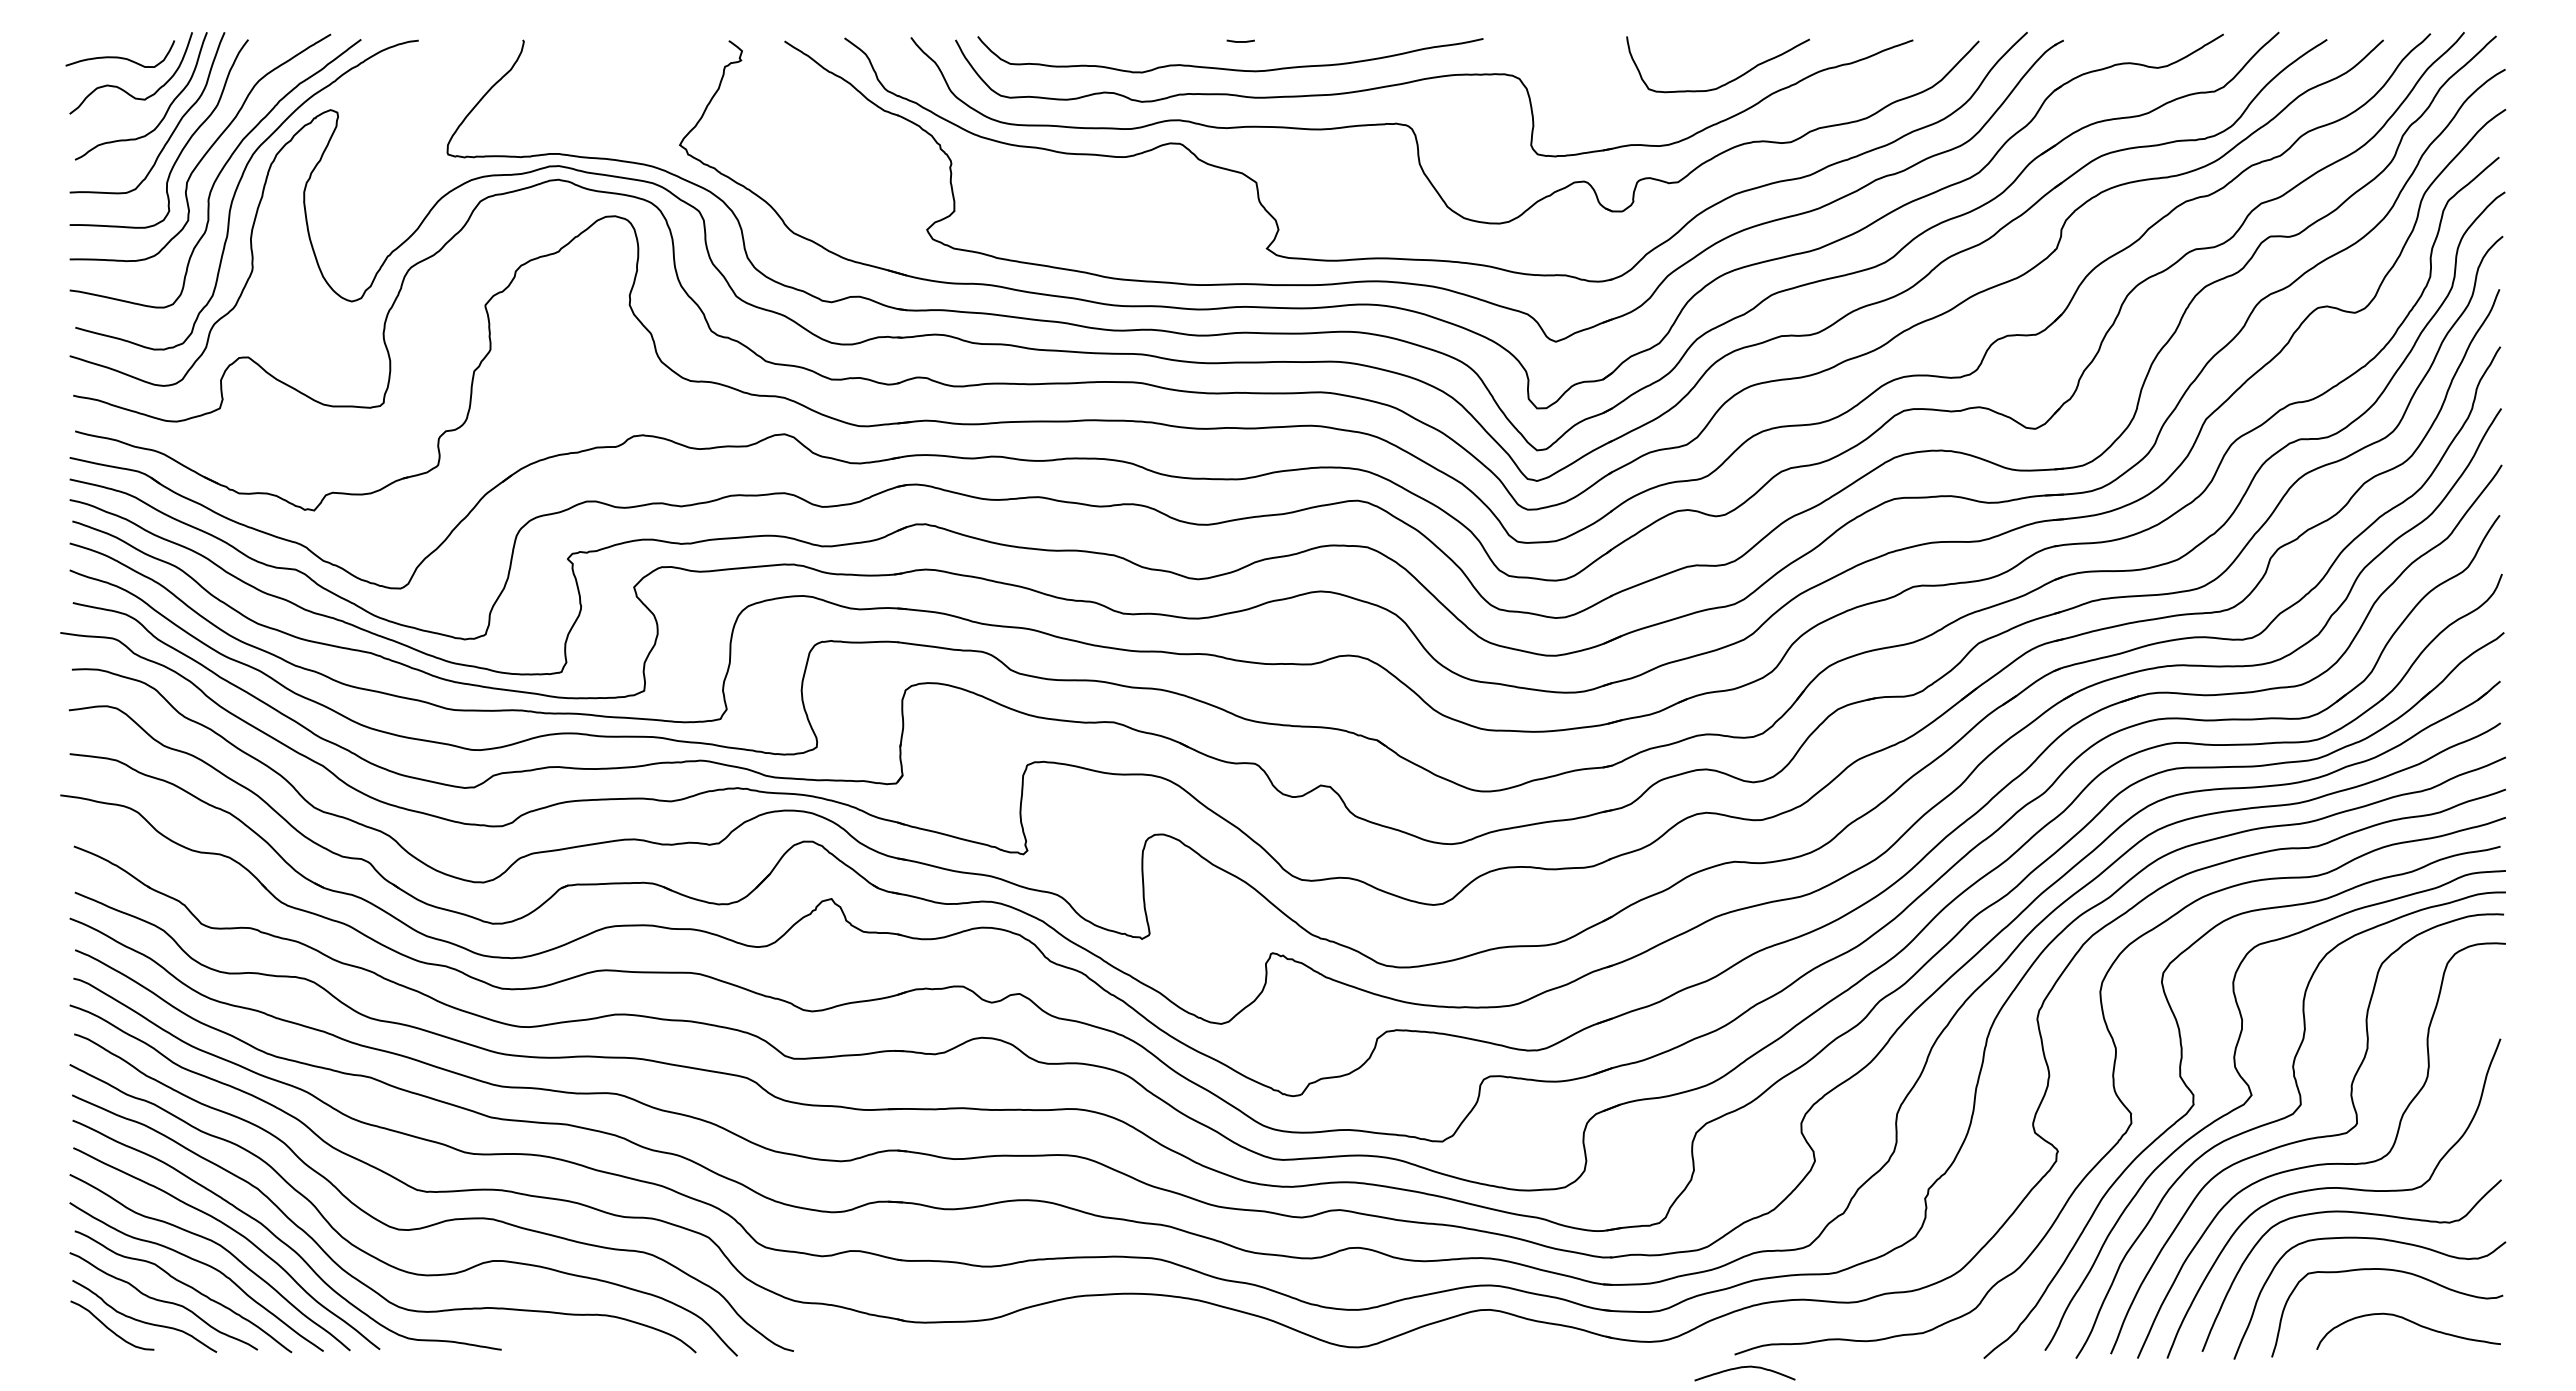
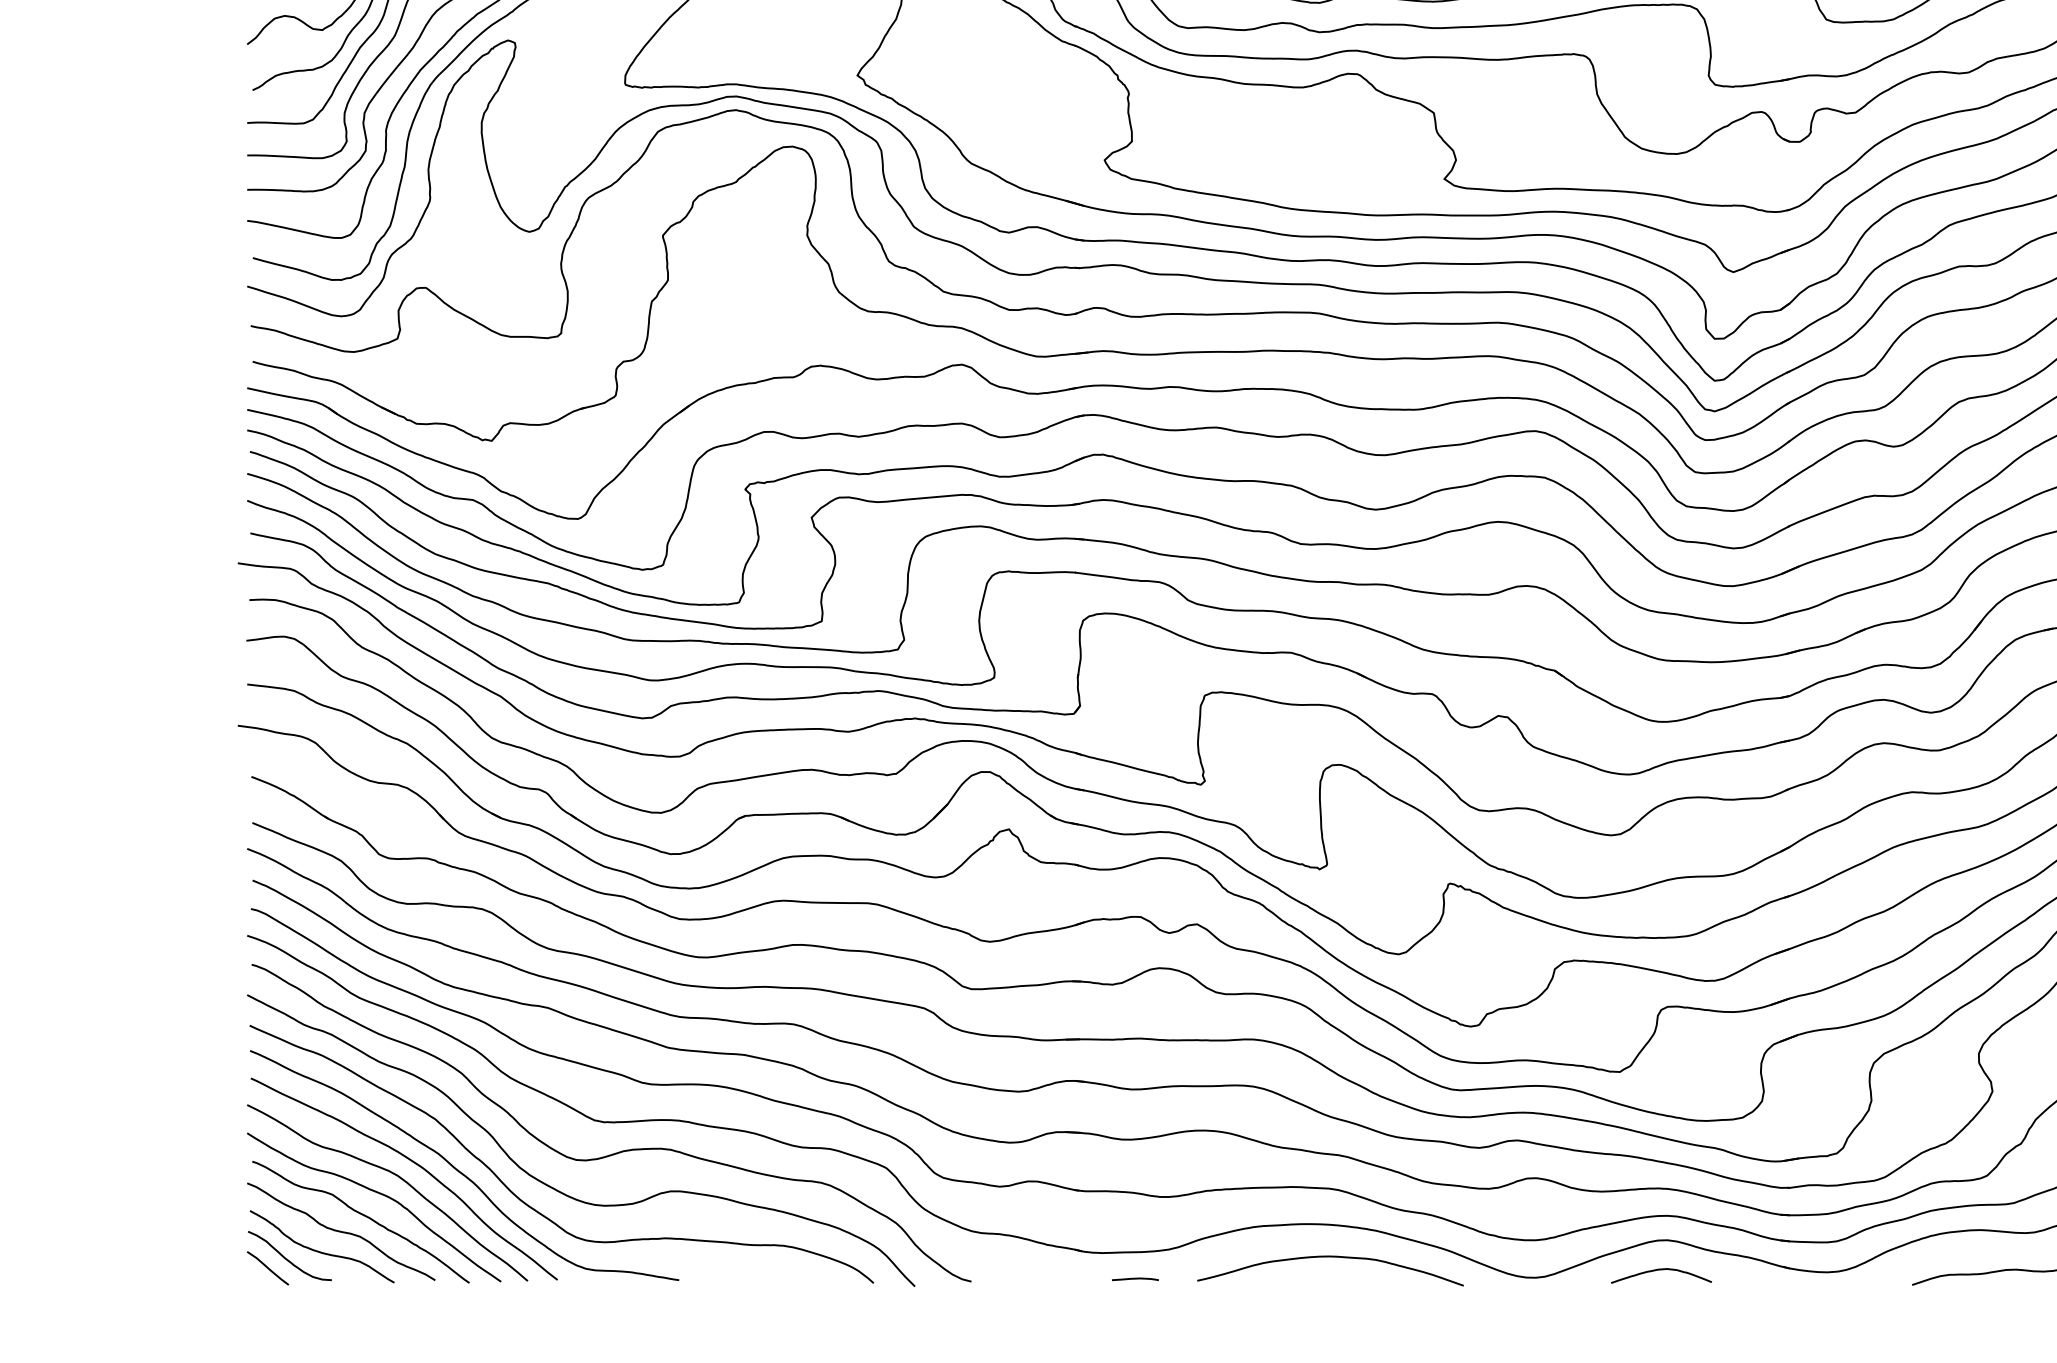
curve: (1154, 1327) -> (1332, 1257), added
line: (90, 1337) -> (268, 1267), added
line: (957, 1348) -> (1135, 1278), added
curve: (1742, 1368) -> (1659, 1270), moved

